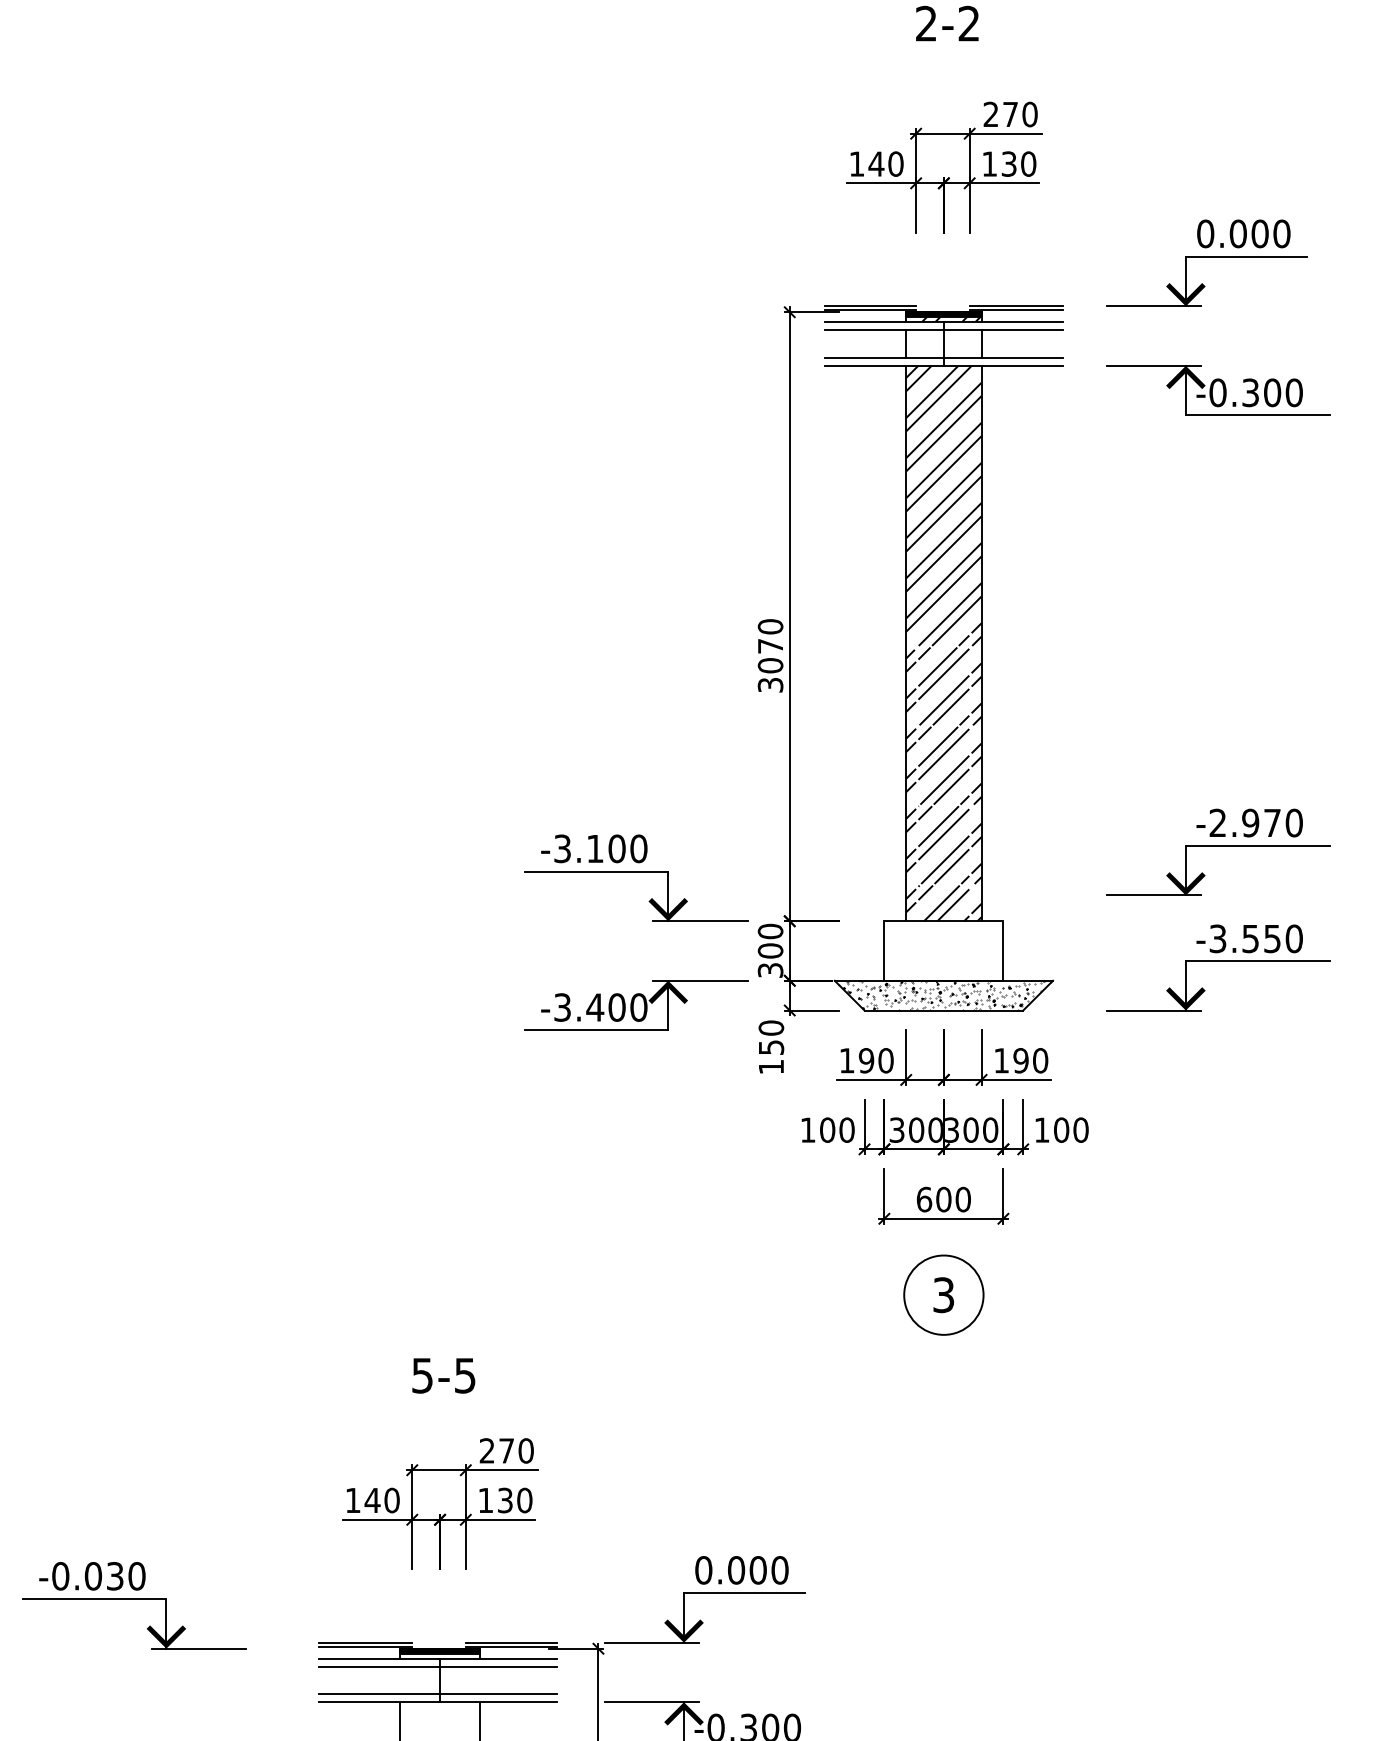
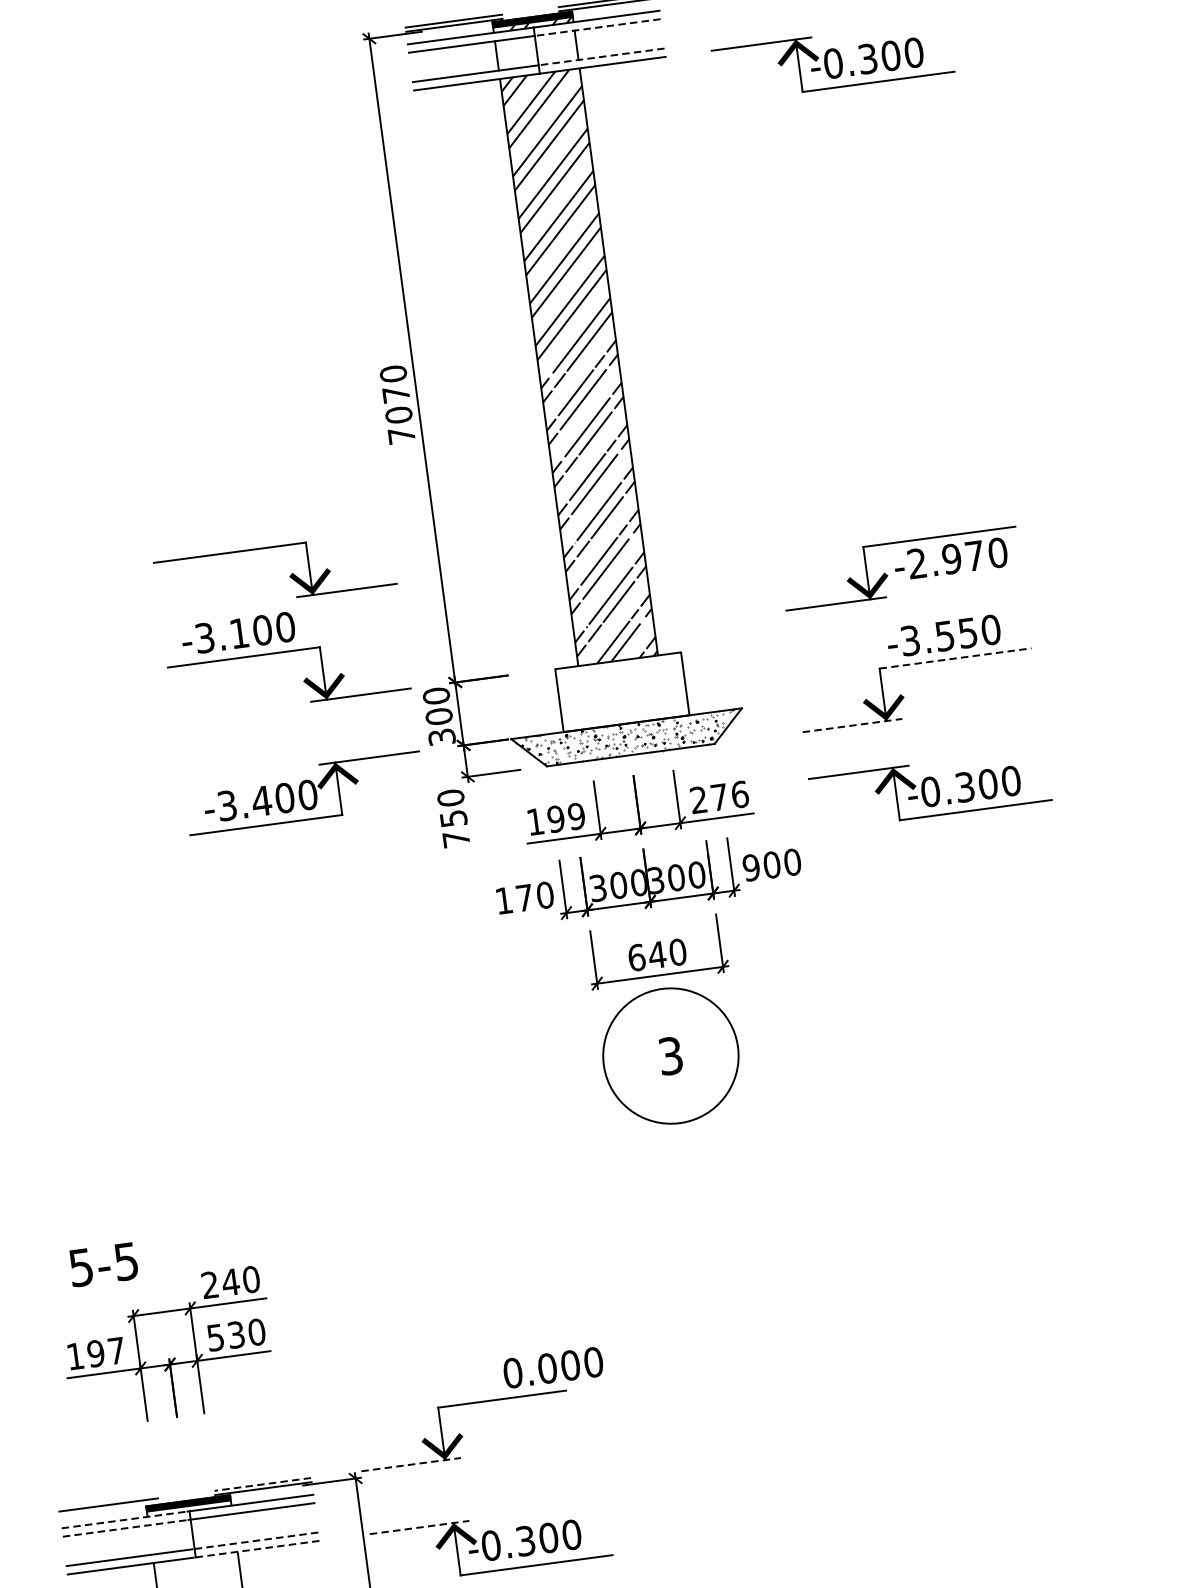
line: (1003, 330) -> (597, 27), solid -> dashed
line: (1003, 357) -> (601, 56), solid -> dashed
text: (770, 685) -> (401, 436), 3070 -> 7070
part: (648, 802) -> (289, 576), added
text: (1249, 822) -> (950, 558), moved
line: (1257, 960) -> (955, 658), solid -> dashed
line: (1154, 1010) -> (853, 725), solid -> dashed
text: (885, 1060) -> (576, 816), 190 -> 199
text: (1021, 1060) -> (719, 797), 190 -> 276
text: (771, 1067) -> (456, 839), 150 -> 750
part: (1218, 1079) -> (930, 789), added
text: (827, 1129) -> (524, 897), 100 -> 170
text: (1041, 1129) -> (750, 867), 100 -> 900
text: (943, 1199) -> (657, 954), 600 -> 640
circle: (943, 1294) -> (670, 1055), size x1.6
text: (443, 1375) -> (103, 1264), moved
text: (506, 1450) -> (230, 1281), 270 -> 240
text: (381, 1500) -> (105, 1352), 140 -> 197
text: (485, 1500) -> (215, 1337), 130 -> 530
text: (741, 1570) -> (552, 1367), moved
line: (511, 1642) -> (262, 1484), solid -> dashed
line: (652, 1642) -> (411, 1464), solid -> dashed
line: (365, 1646) -> (109, 1508), removed
line: (378, 1658) -> (124, 1519), solid -> dashed
line: (378, 1666) -> (125, 1528), solid -> dashed
line: (497, 1694) -> (255, 1541), solid -> dashed
line: (497, 1702) -> (256, 1549), solid -> dashed
line: (652, 1702) -> (420, 1527), solid -> dashed

